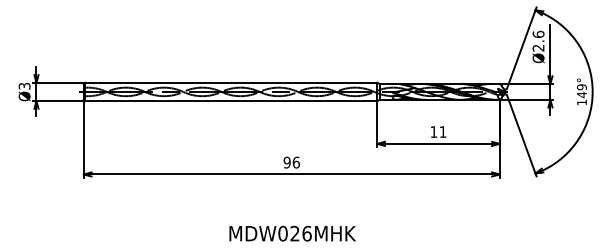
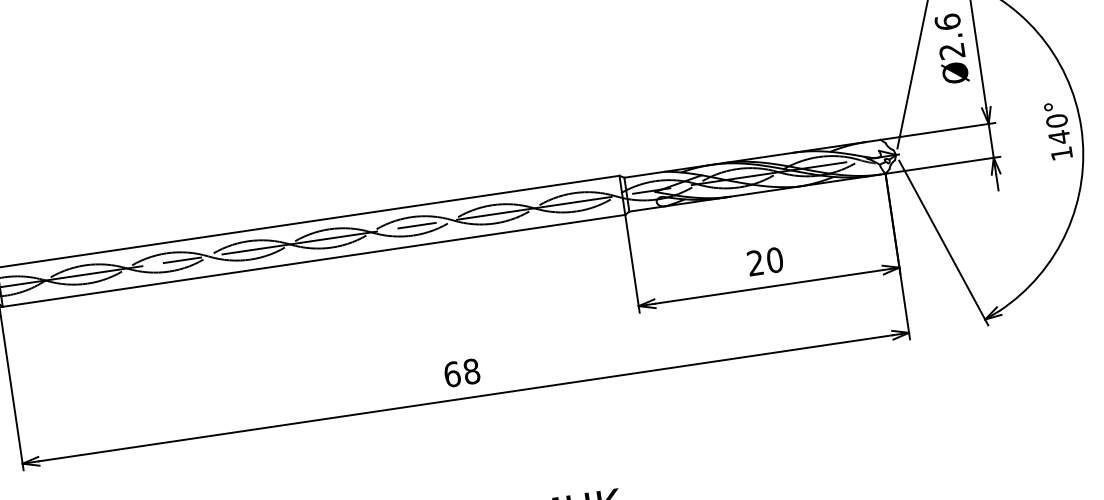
text: (581, 87) -> (1056, 121), 149° -> 140°
text: (438, 131) -> (765, 260), 11 -> 20
text: (291, 162) -> (461, 372), 96 -> 68

